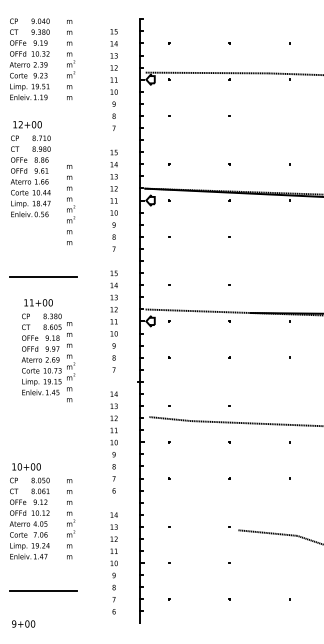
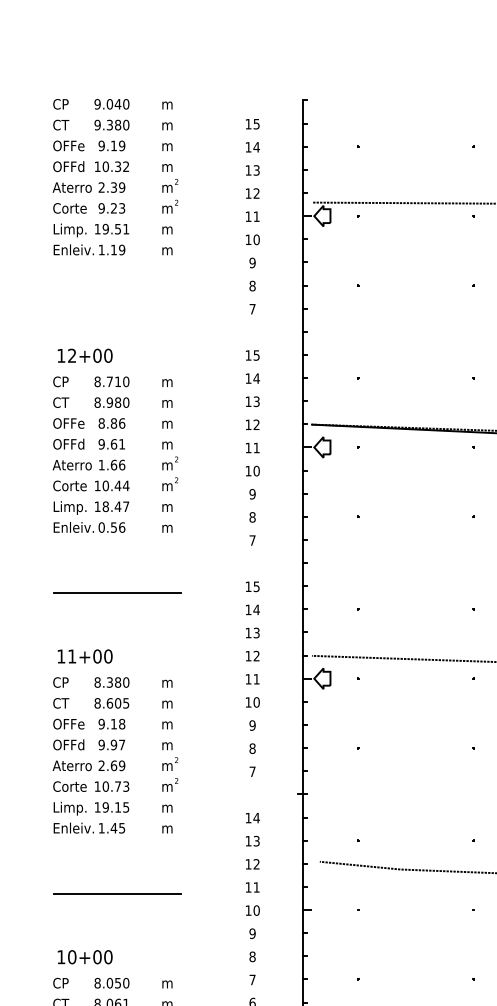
text: (30, 169) -> (90, 441), moved
text: (41, 347) -> (90, 742), moved
line: (43, 433) -> (117, 893), added

